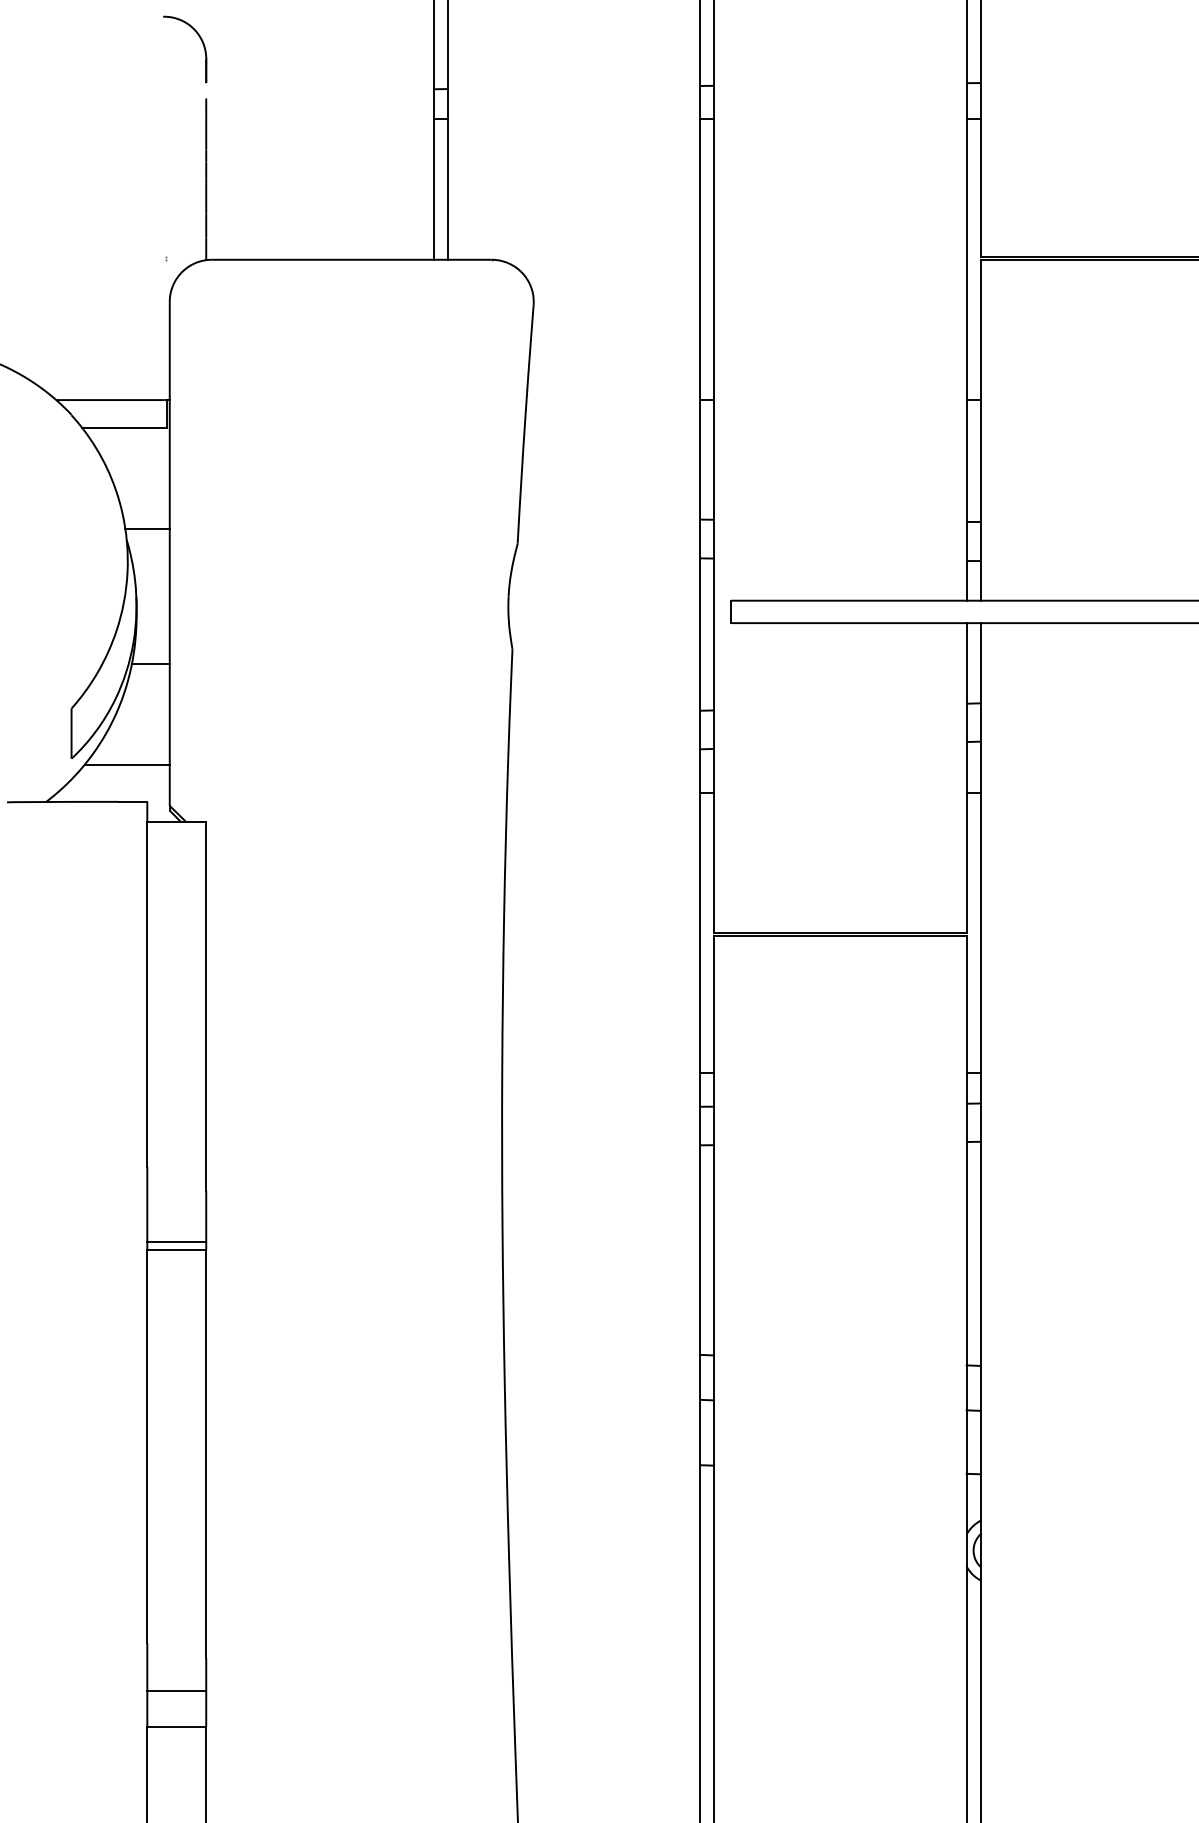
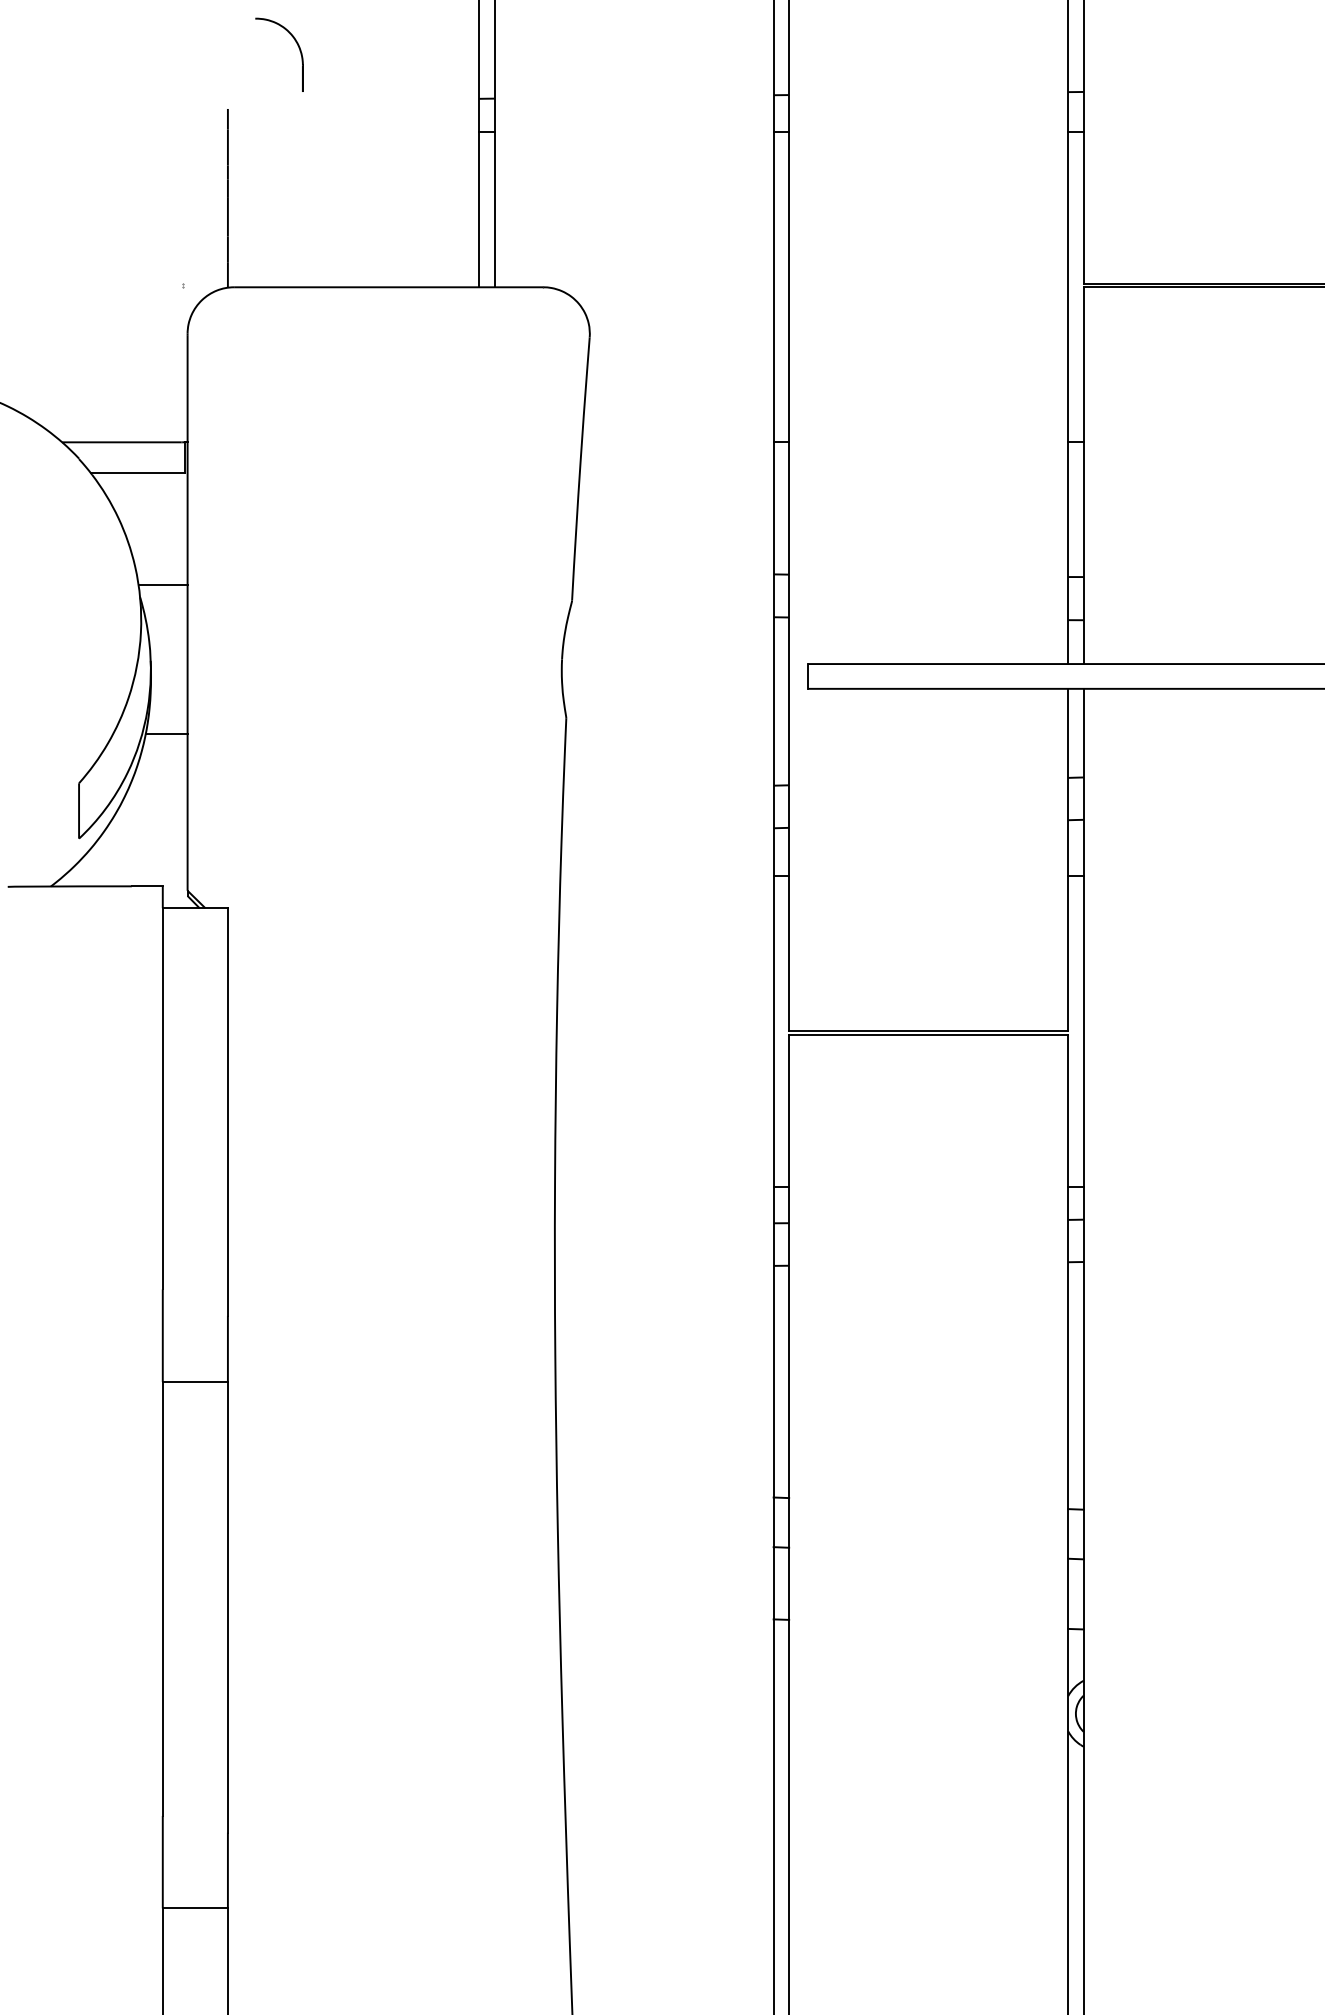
part: (202, 43) -> (298, 48), moved
line: (127, 764) -> (140, 845), removed
line: (176, 1241) -> (194, 1372), removed
line: (176, 1690) -> (194, 1868), removed

